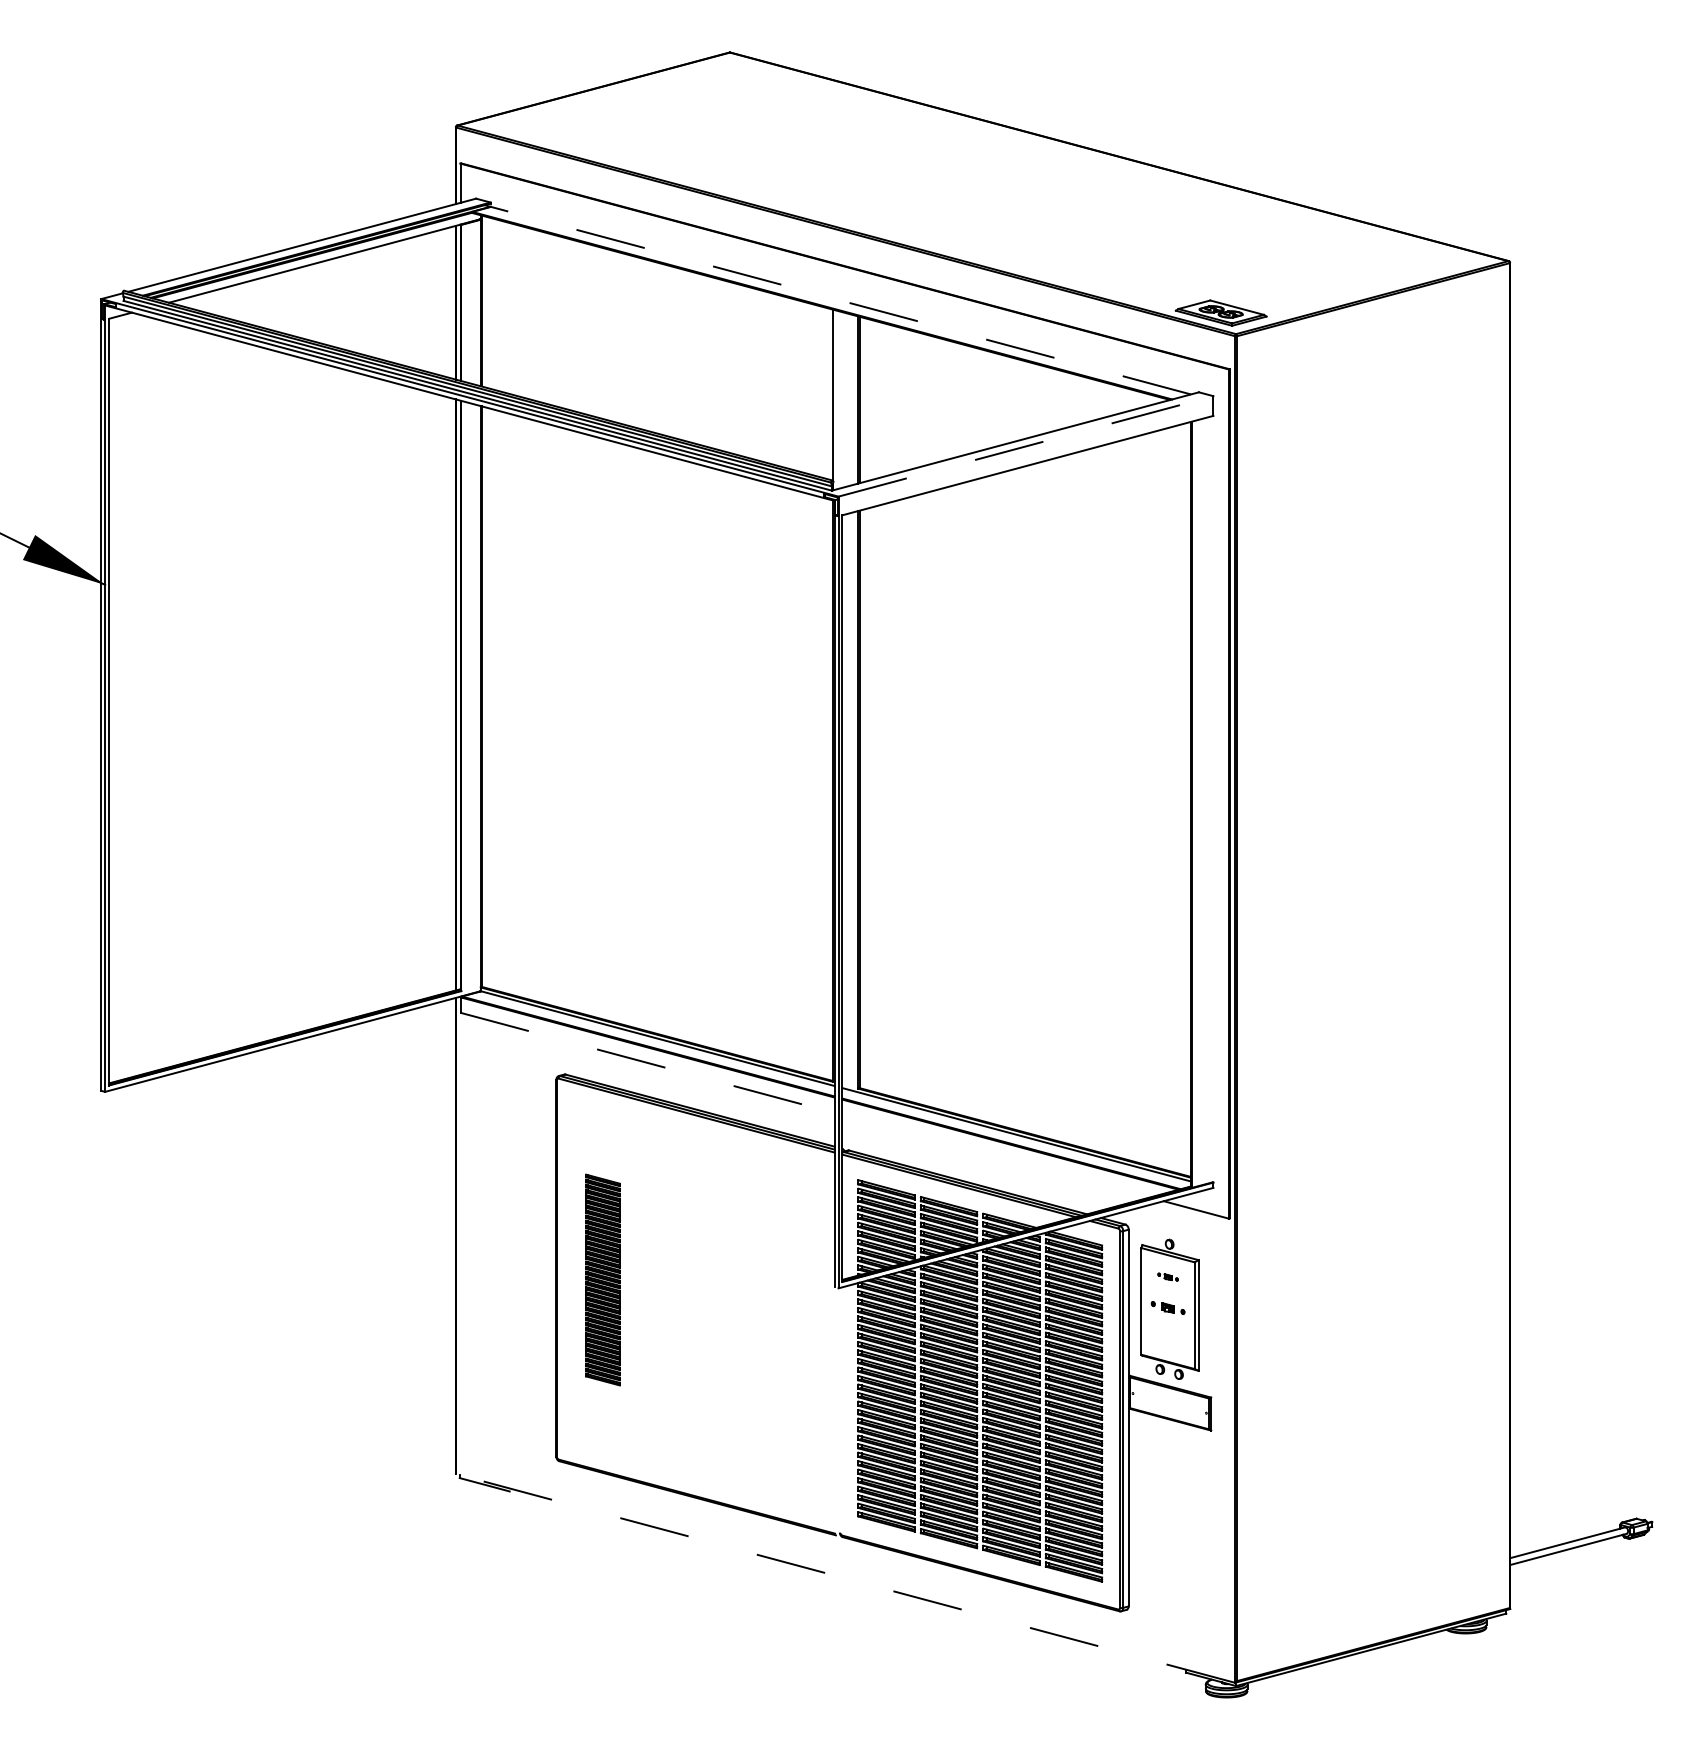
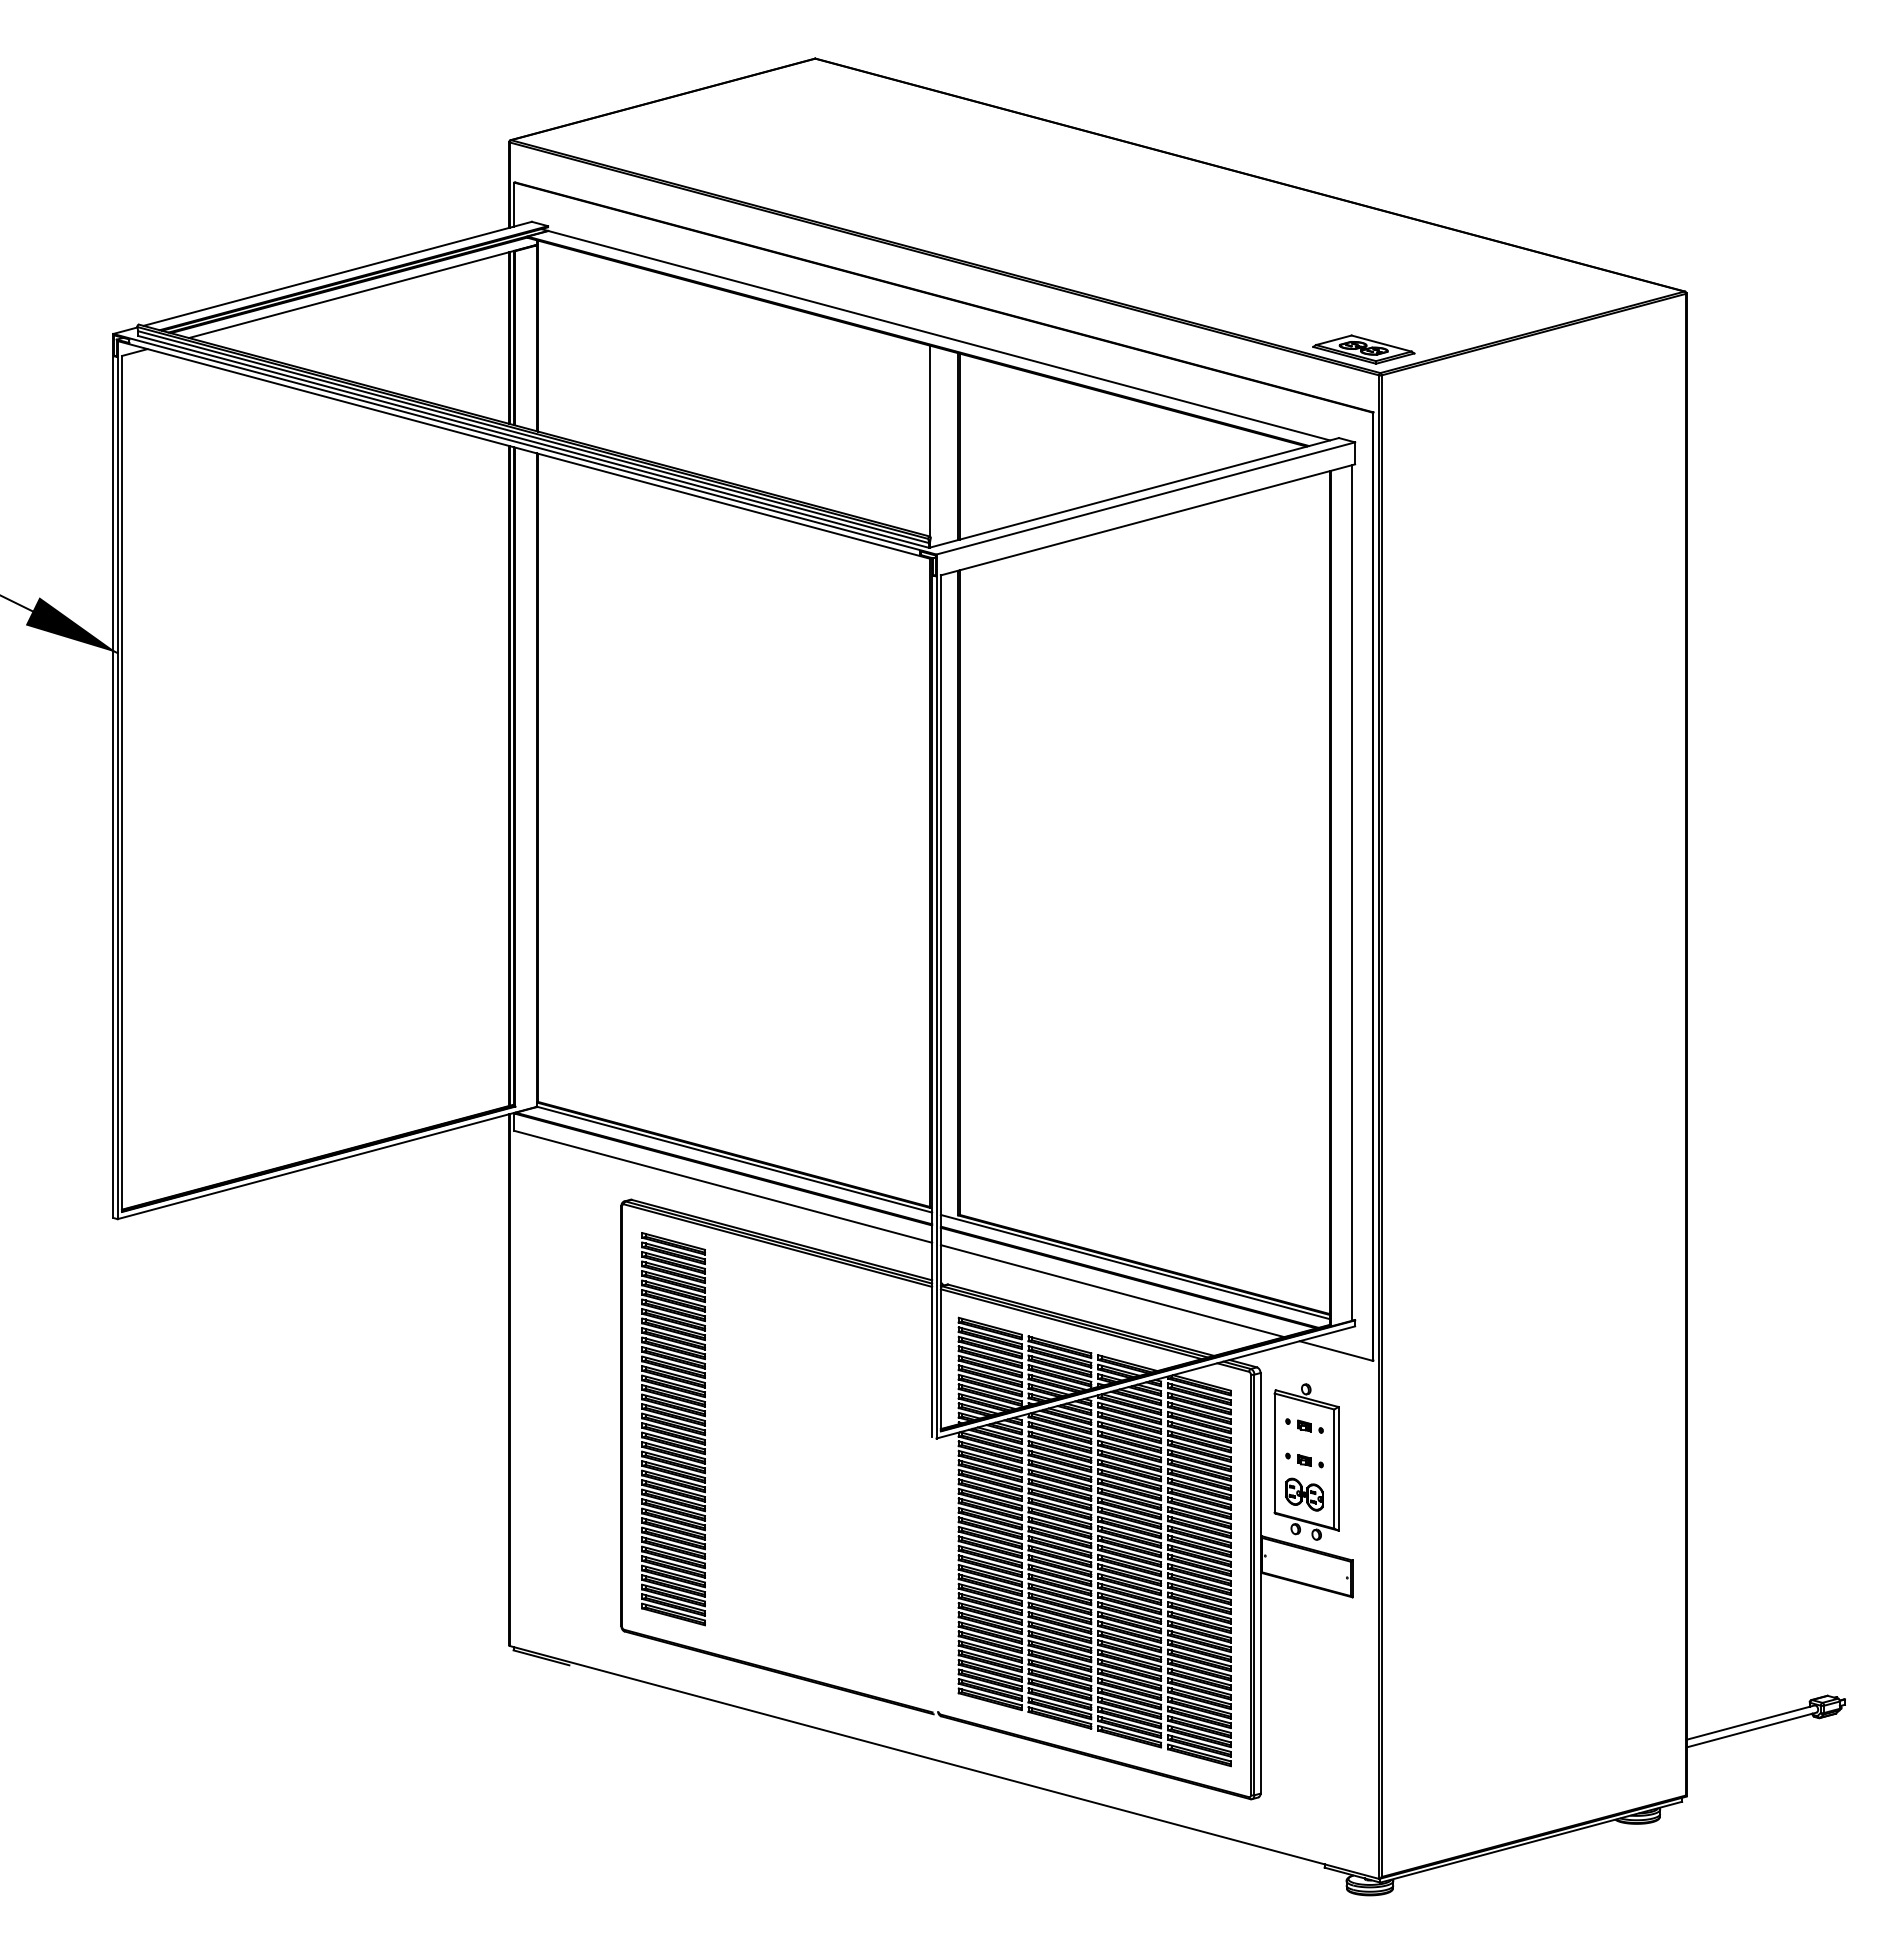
line: (841, 300) -> (939, 335), dashed -> solid
line: (1025, 446) -> (1145, 498), dashed -> solid
line: (1210, 799) -> (1351, 892), added
line: (647, 1062) -> (723, 1186), dashed -> solid
line: (996, 1156) -> (1112, 1291), added
part: (1168, 1276) -> (1304, 1425), size x1.67
part: (602, 1280) -> (673, 1429), size x1.67
part: (1168, 1338) -> (1304, 1494), added
line: (845, 1578) -> (944, 1762), dashed -> solid

